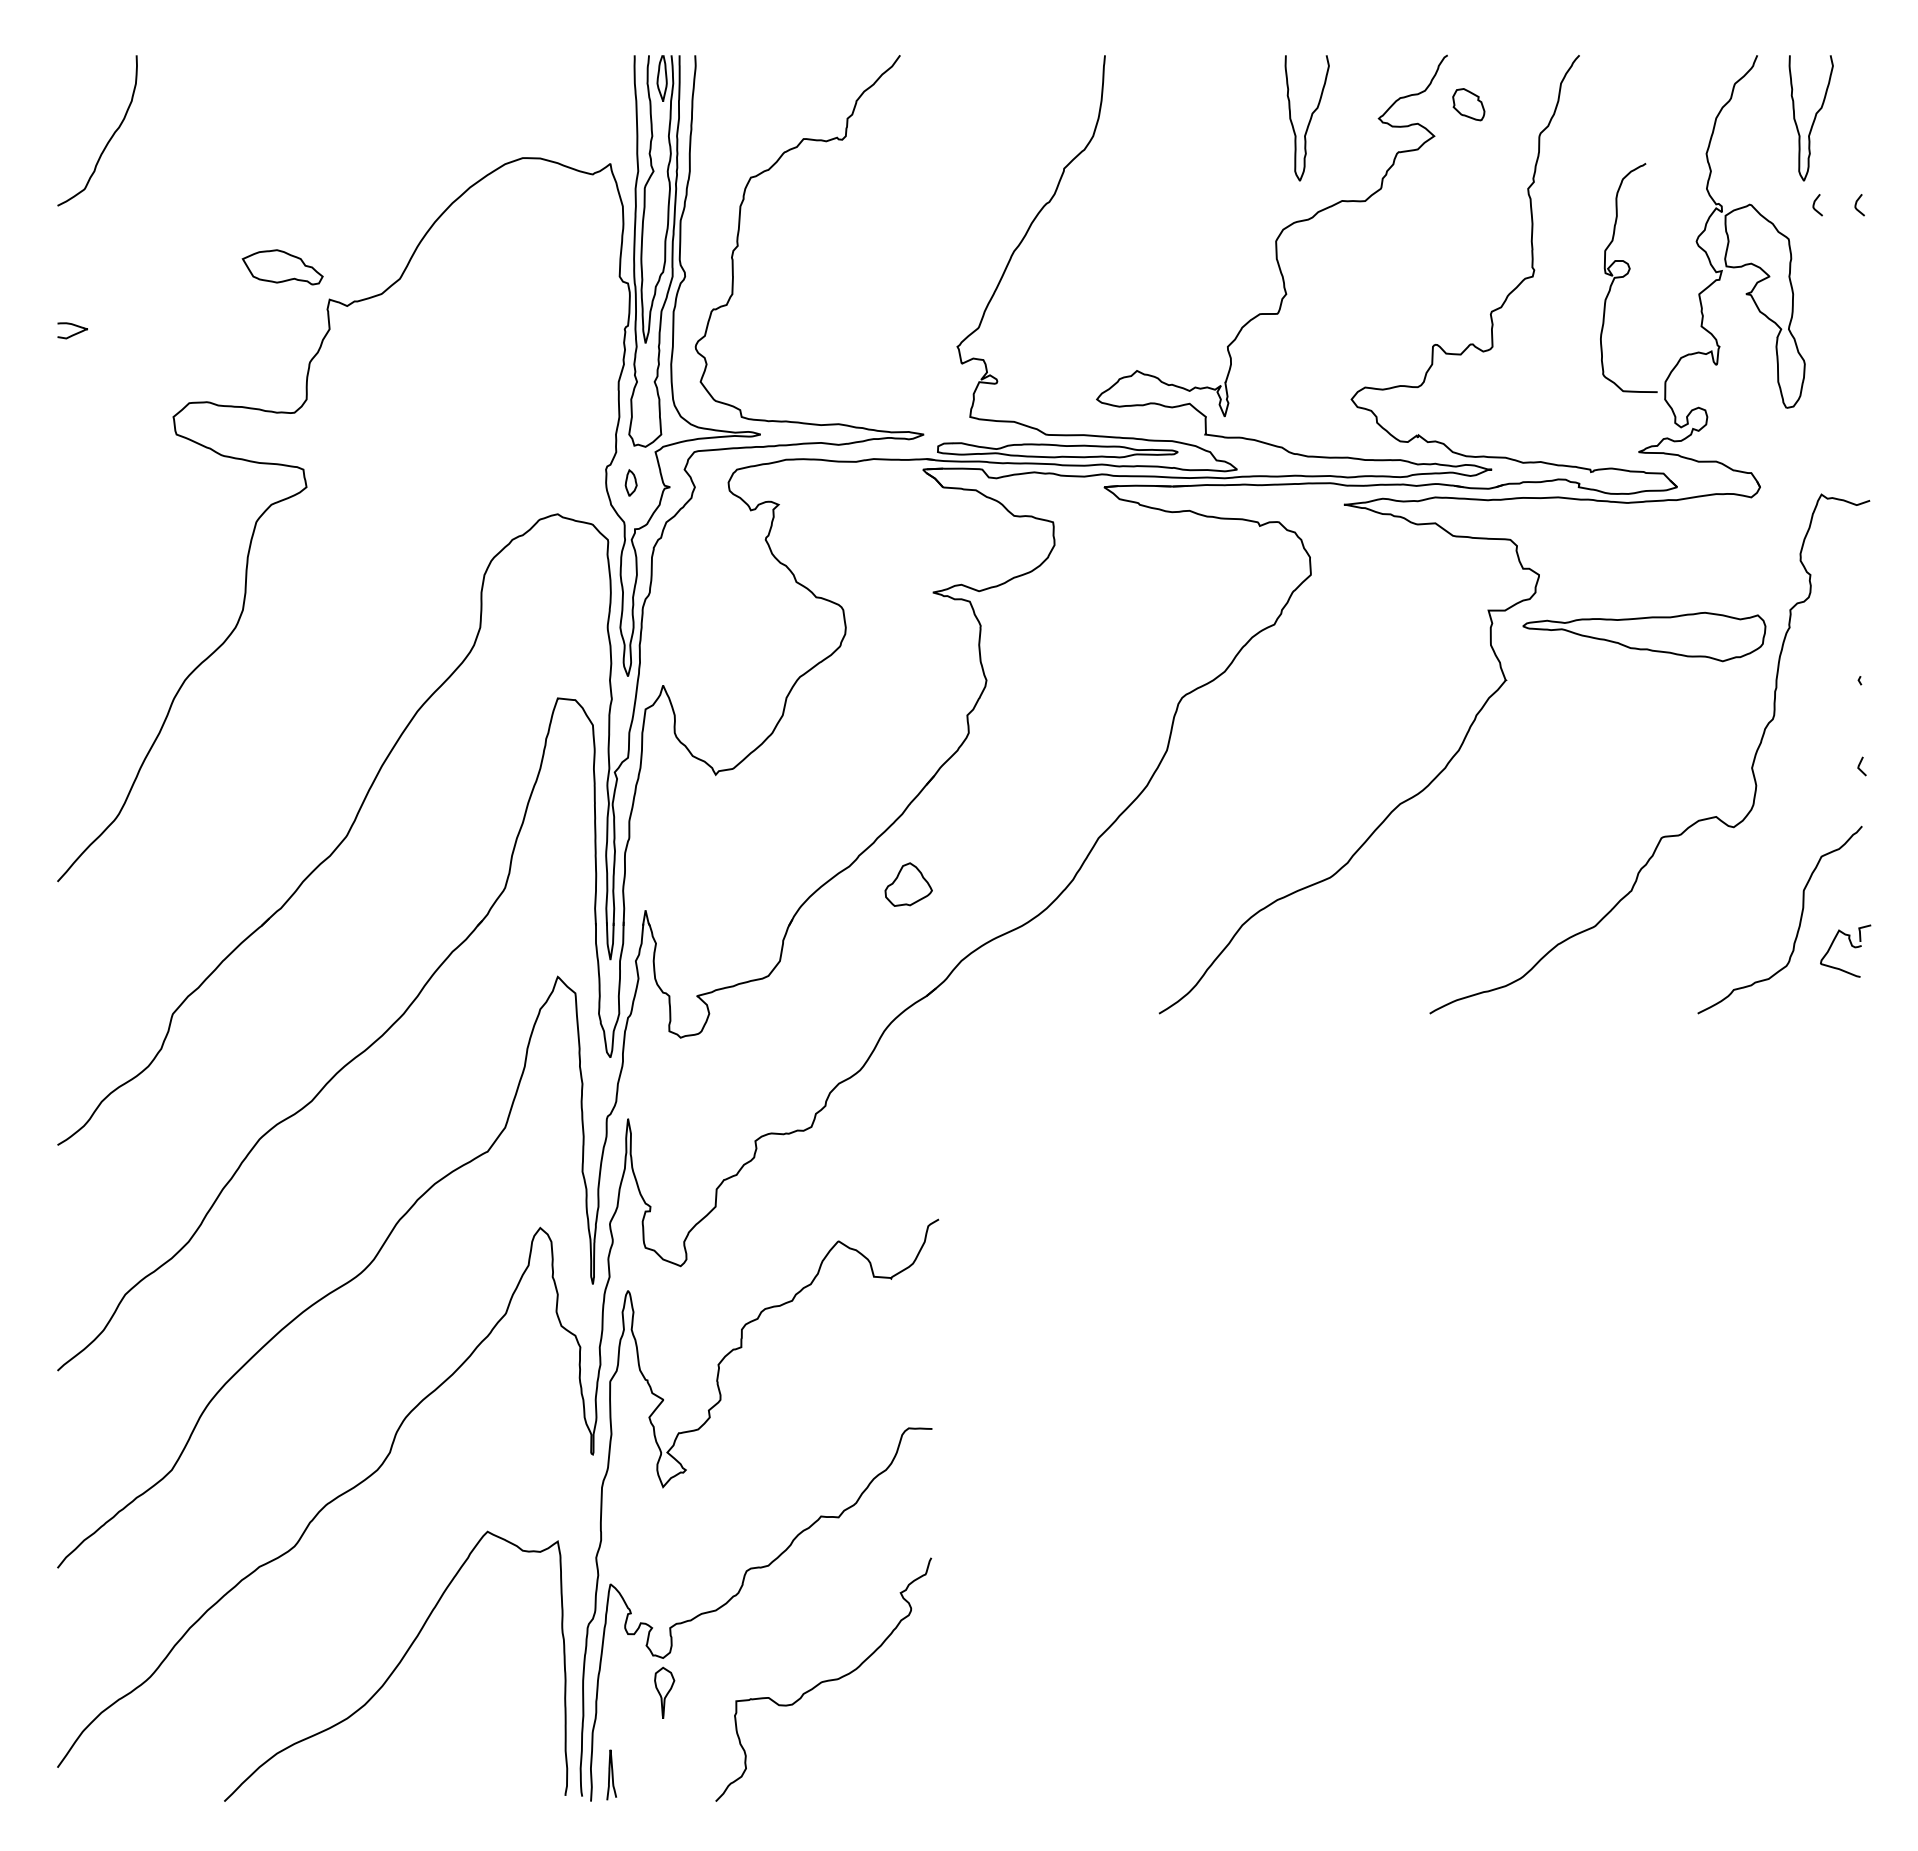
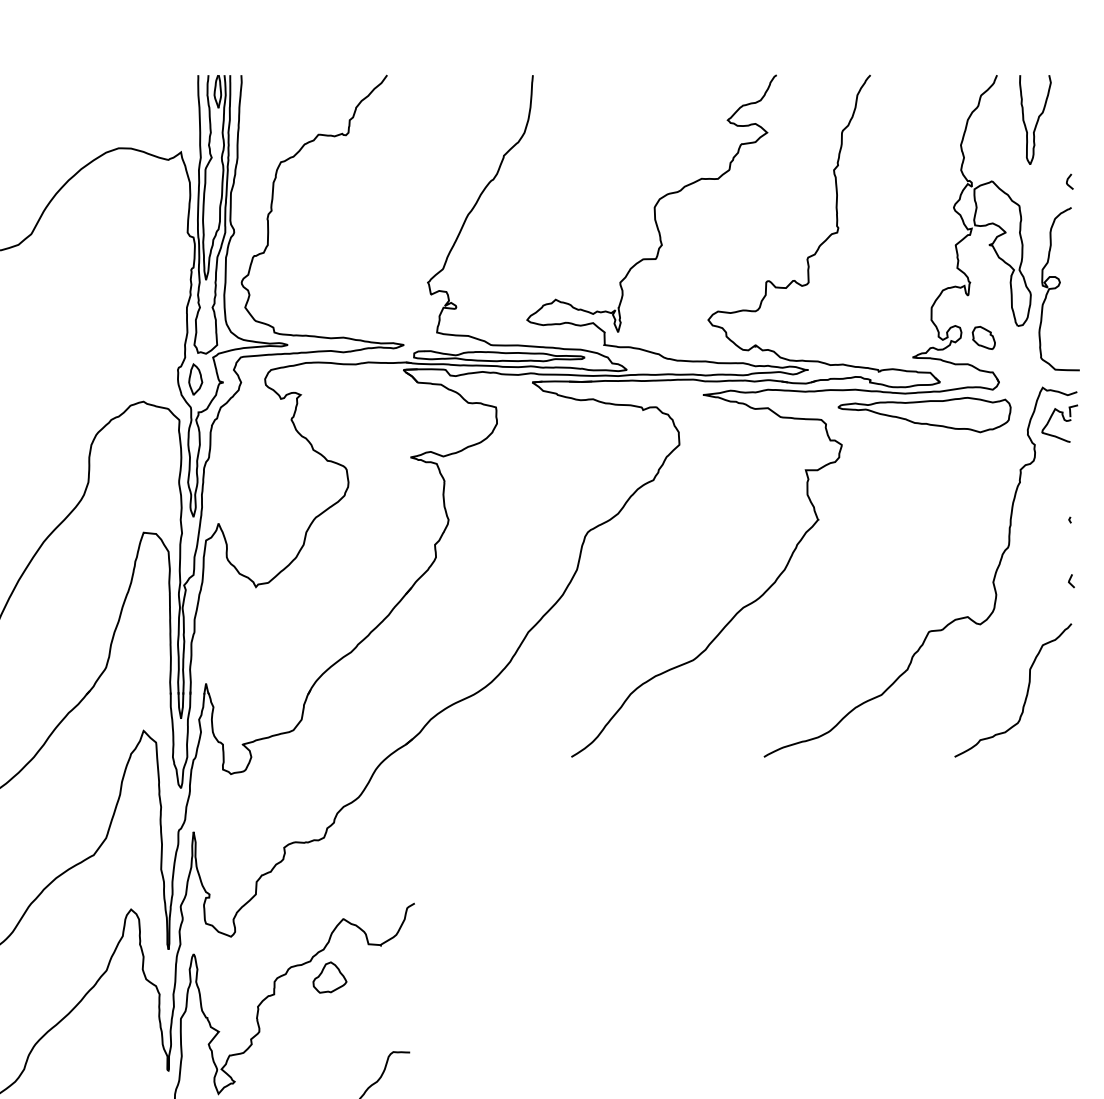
part: (1468, 104) -> (983, 337), moved
curve: (1309, 119) -> (678, 120), removed
curve: (1814, 205) -> (1037, 182), removed
curve: (1626, 275) -> (1057, 287), moved
part: (631, 482) -> (196, 379), size x1.67
part: (1644, 636) -> (924, 414), moved
part: (908, 884) -> (329, 977), moved
part: (1851, 946) -> (1064, 420), moved

